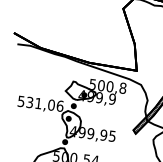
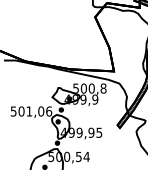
text: (29, 102) -> (21, 111), 531,06 -> 501,06

